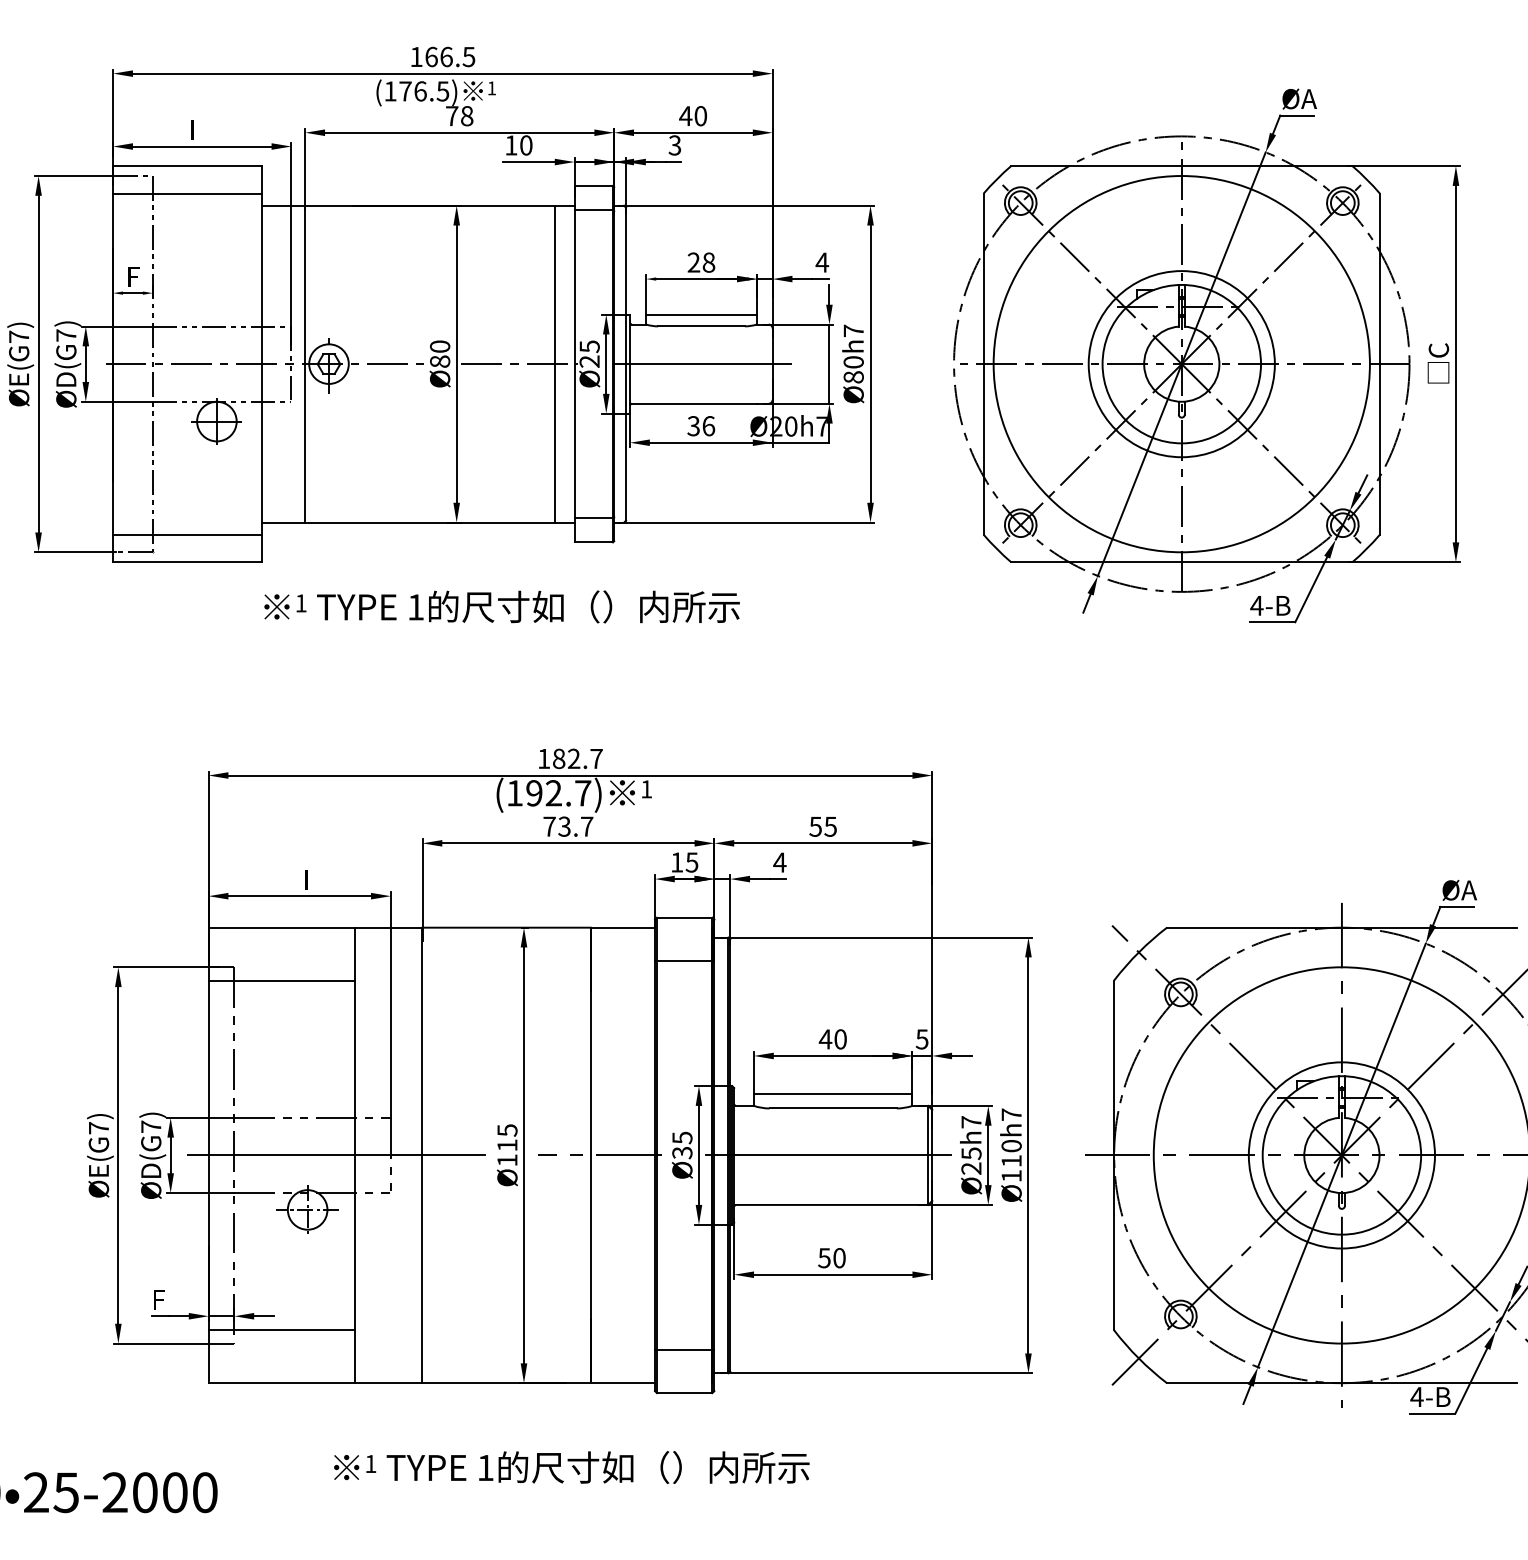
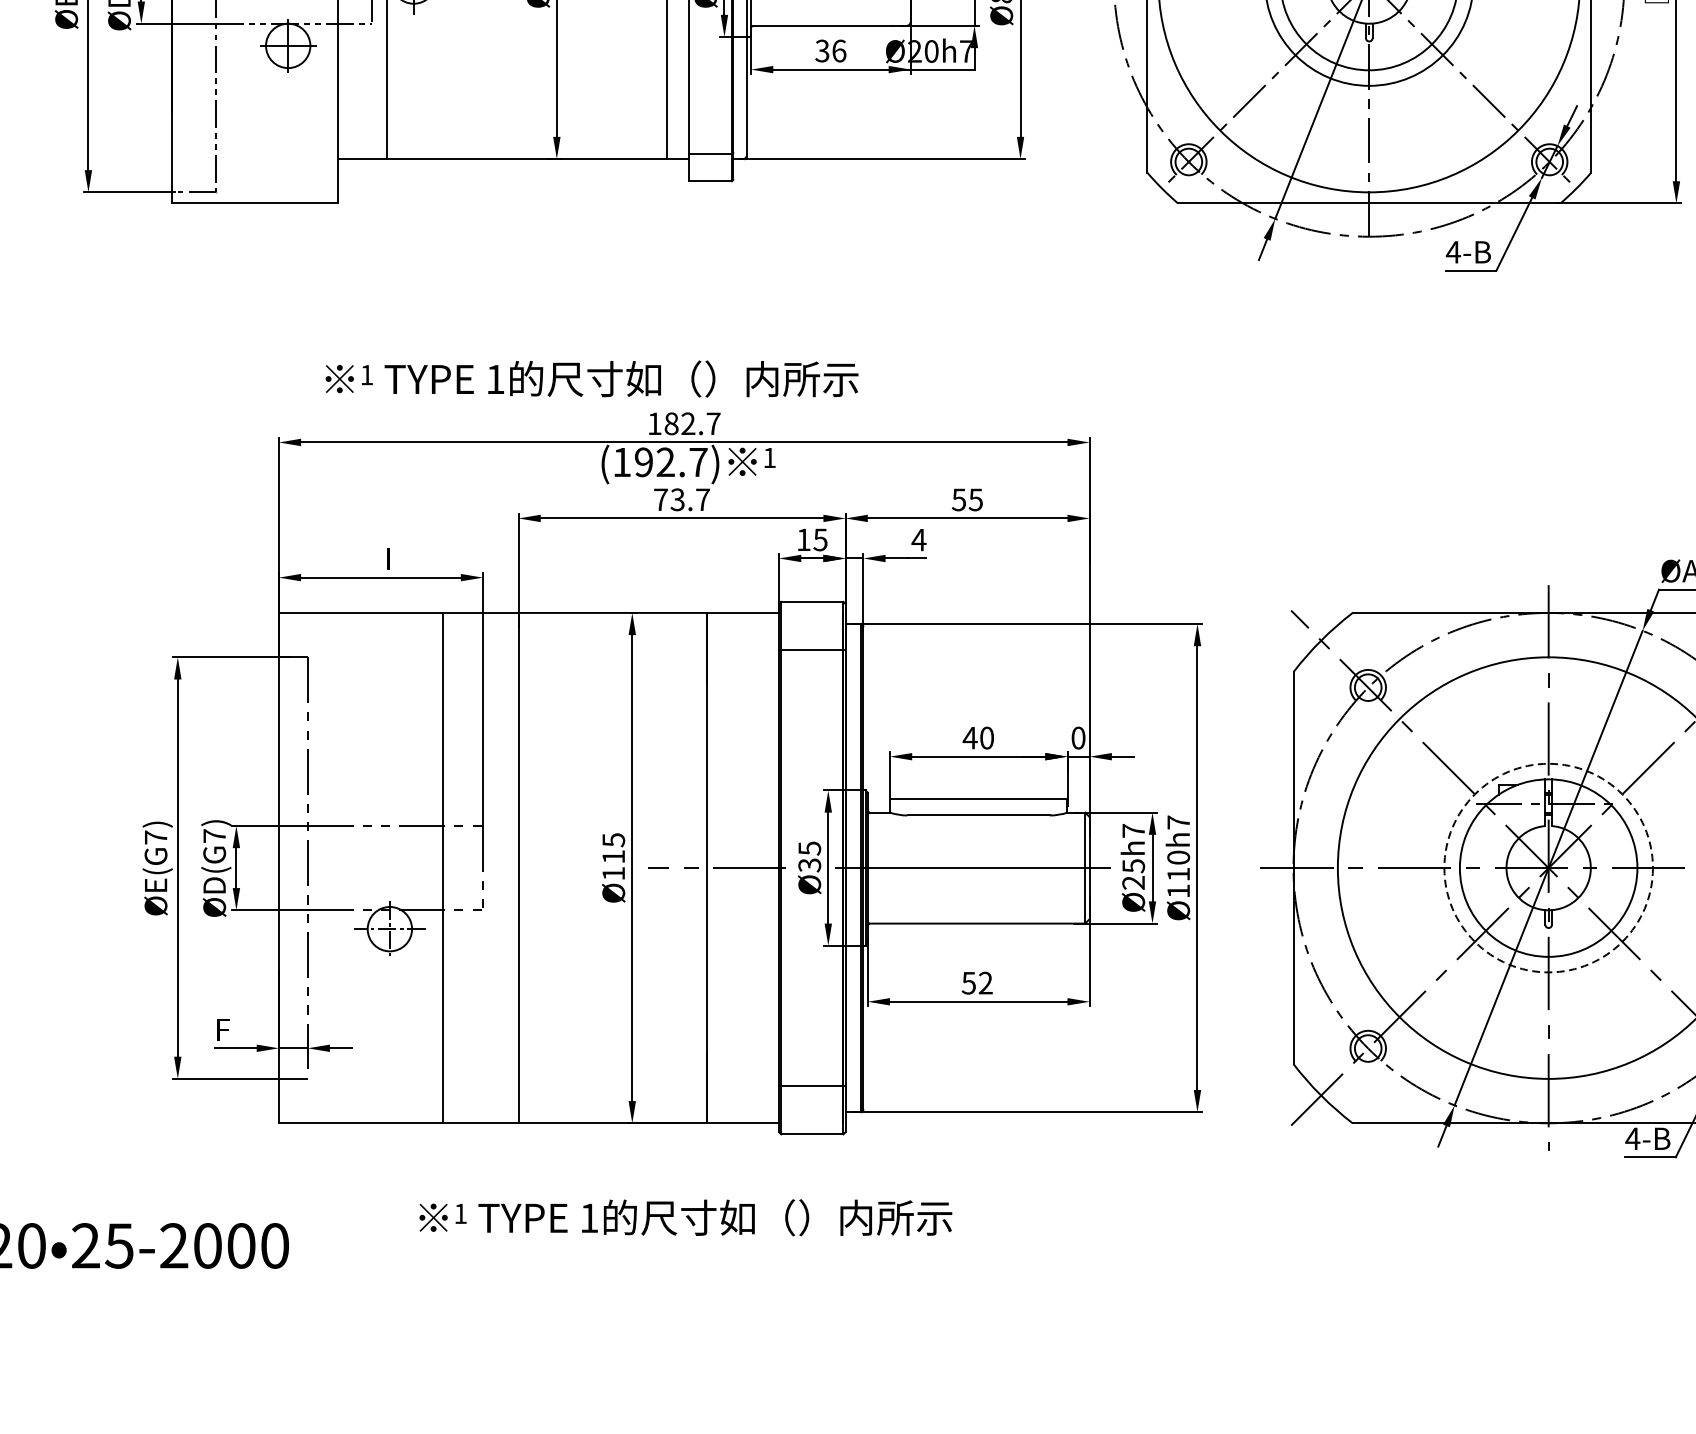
line: (187, 534) -> (255, 172), removed
text: (501, 606) -> (591, 378), moved
line: (281, 980) -> (360, 672), removed
text: (922, 1039) -> (1078, 738), 5 -> 0
line: (336, 1155) -> (422, 868), removed
circle: (1341, 1155) -> (1548, 868), solid -> dashed
text: (839, 1258) -> (985, 983), 50 -> 52
line: (281, 1330) -> (360, 1064), removed

